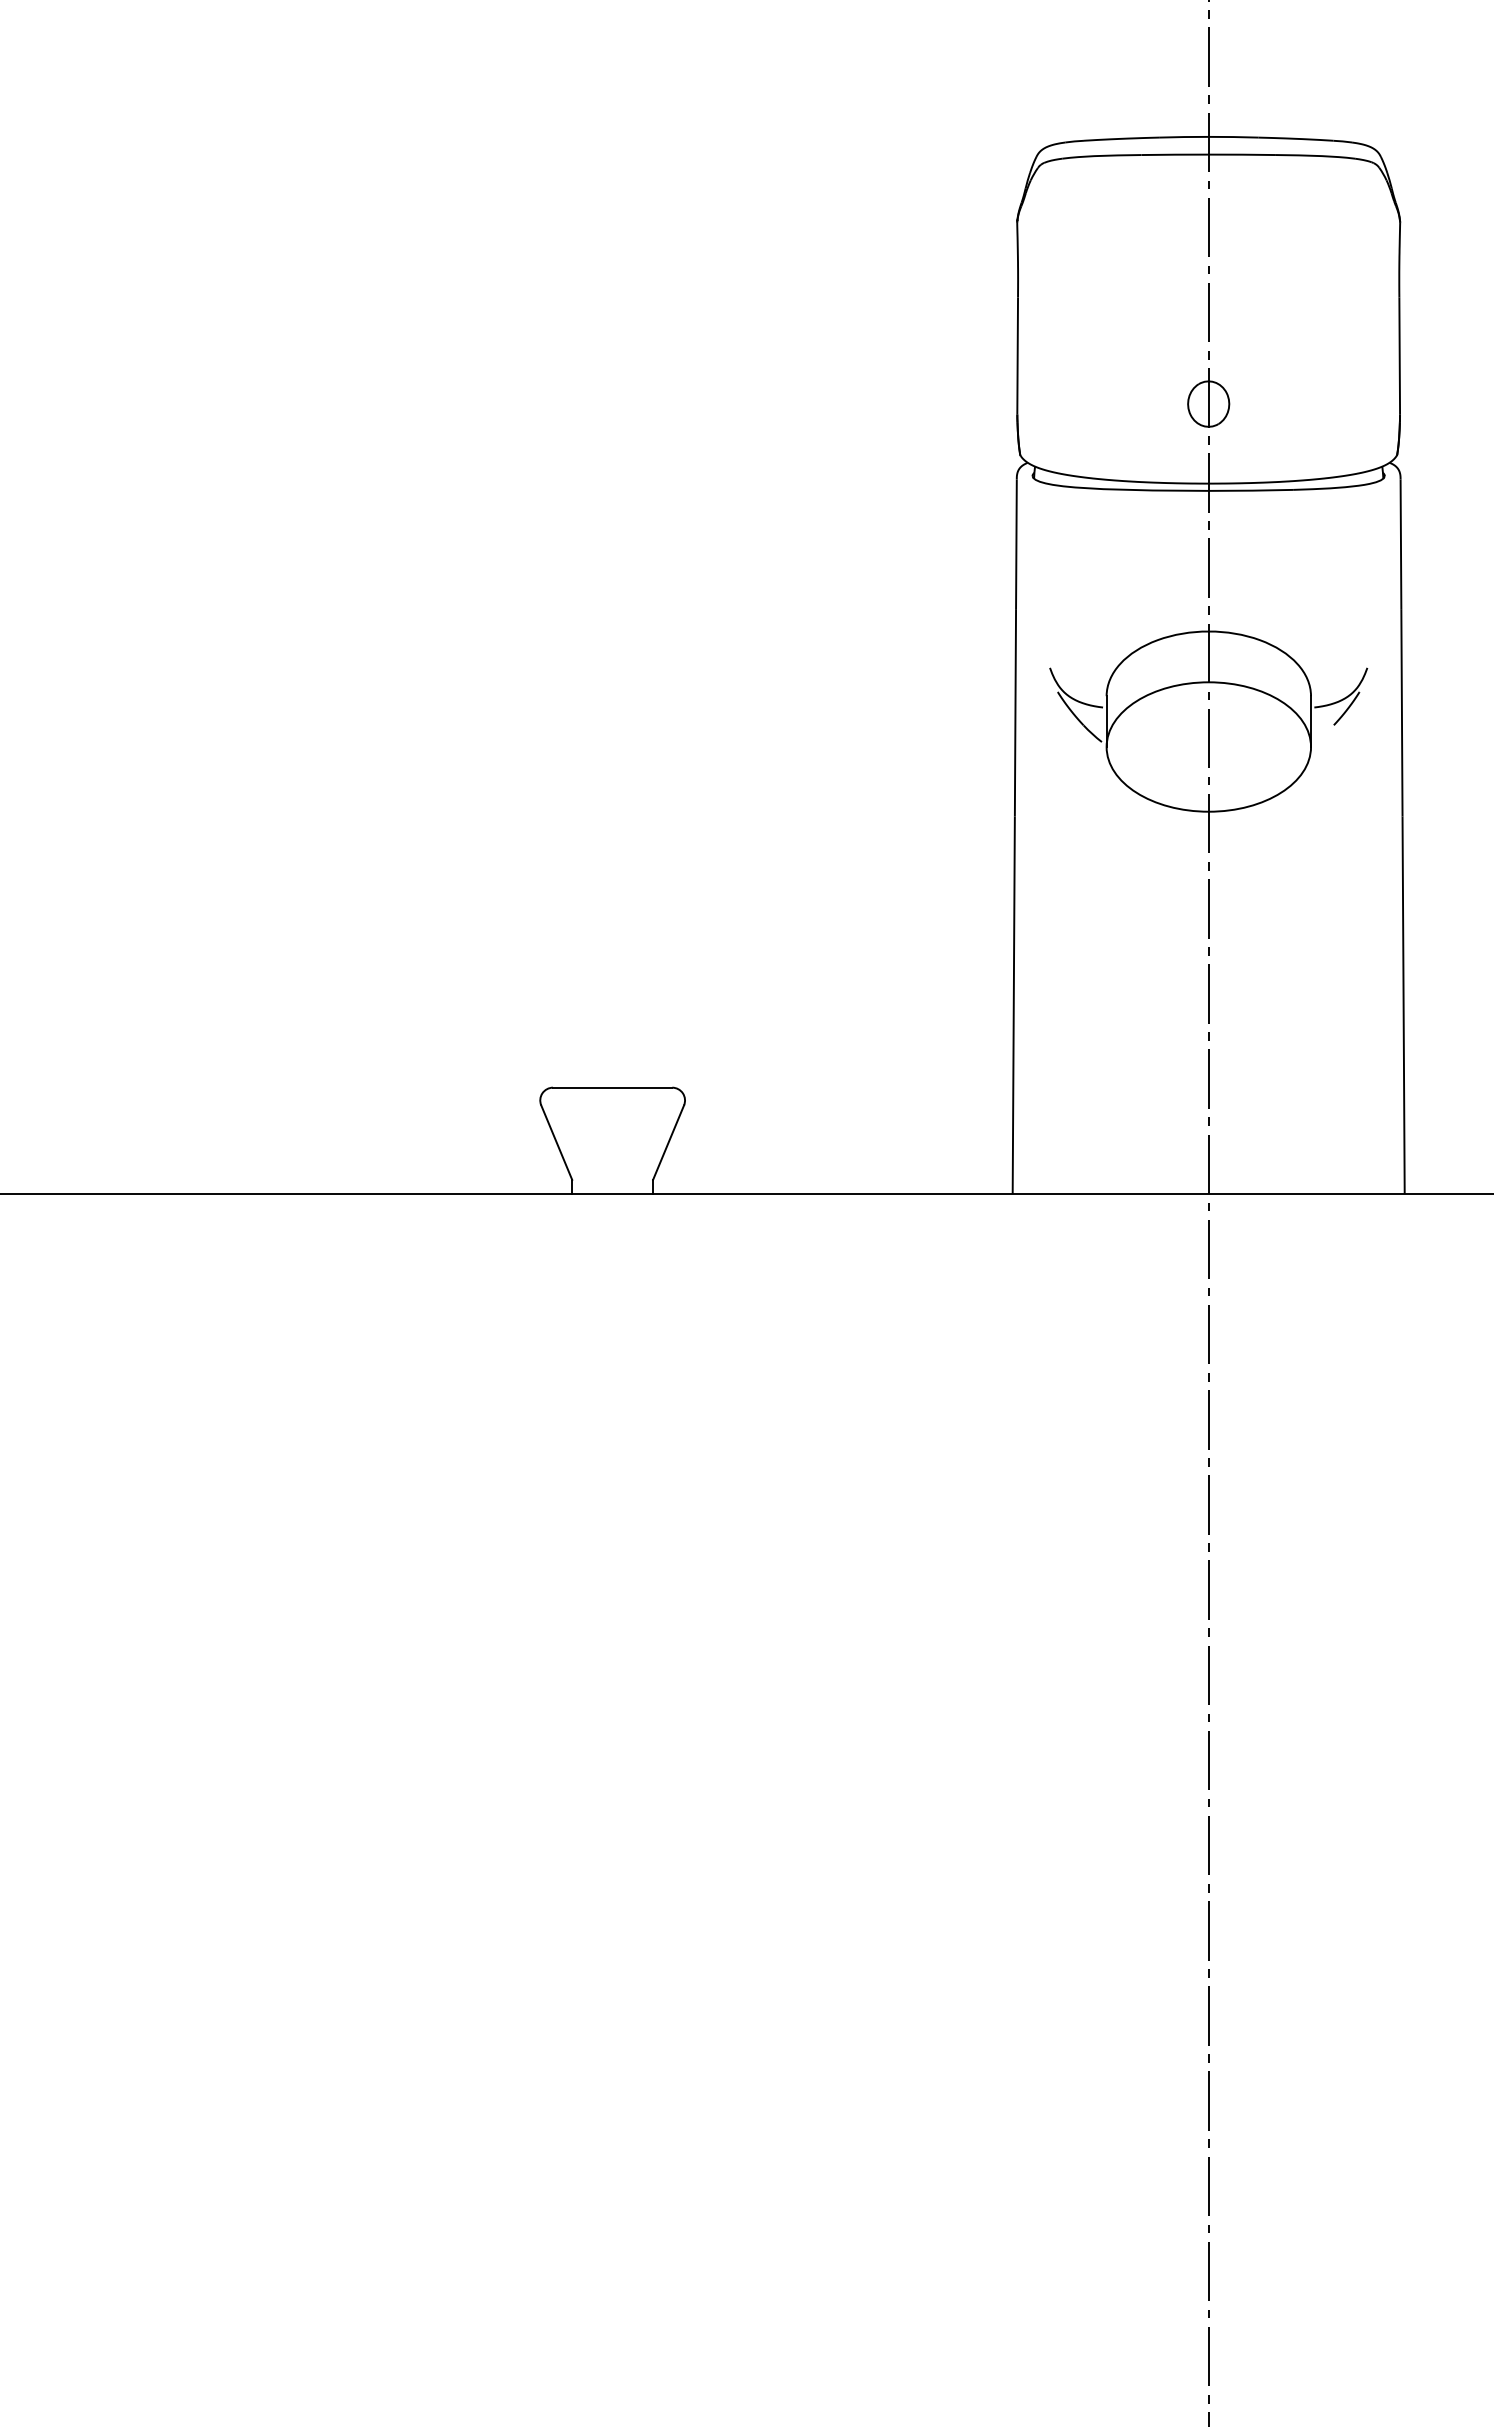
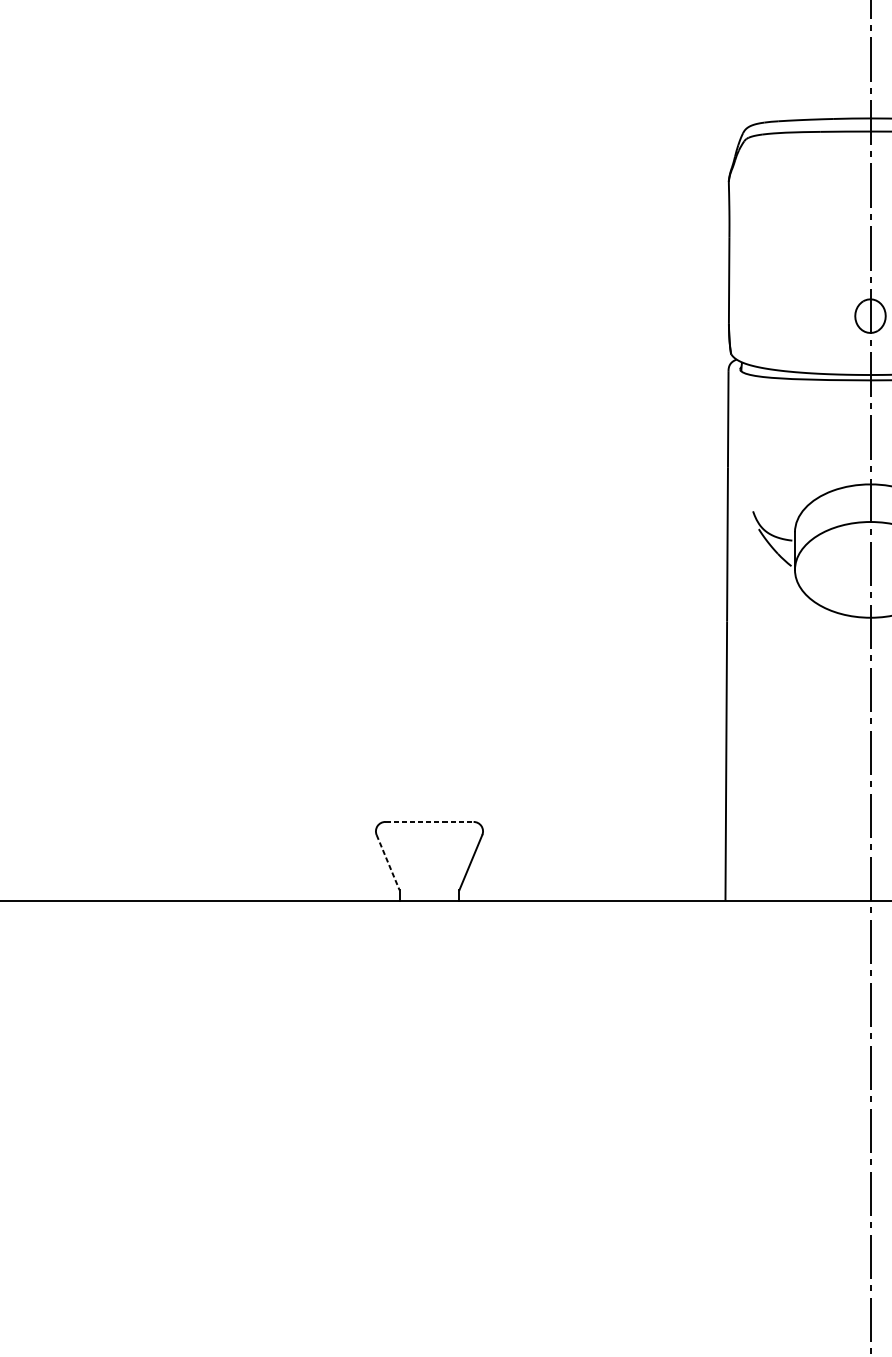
line: (612, 1087) -> (429, 821), solid -> dashed
line: (556, 1143) -> (387, 863), solid -> dashed

